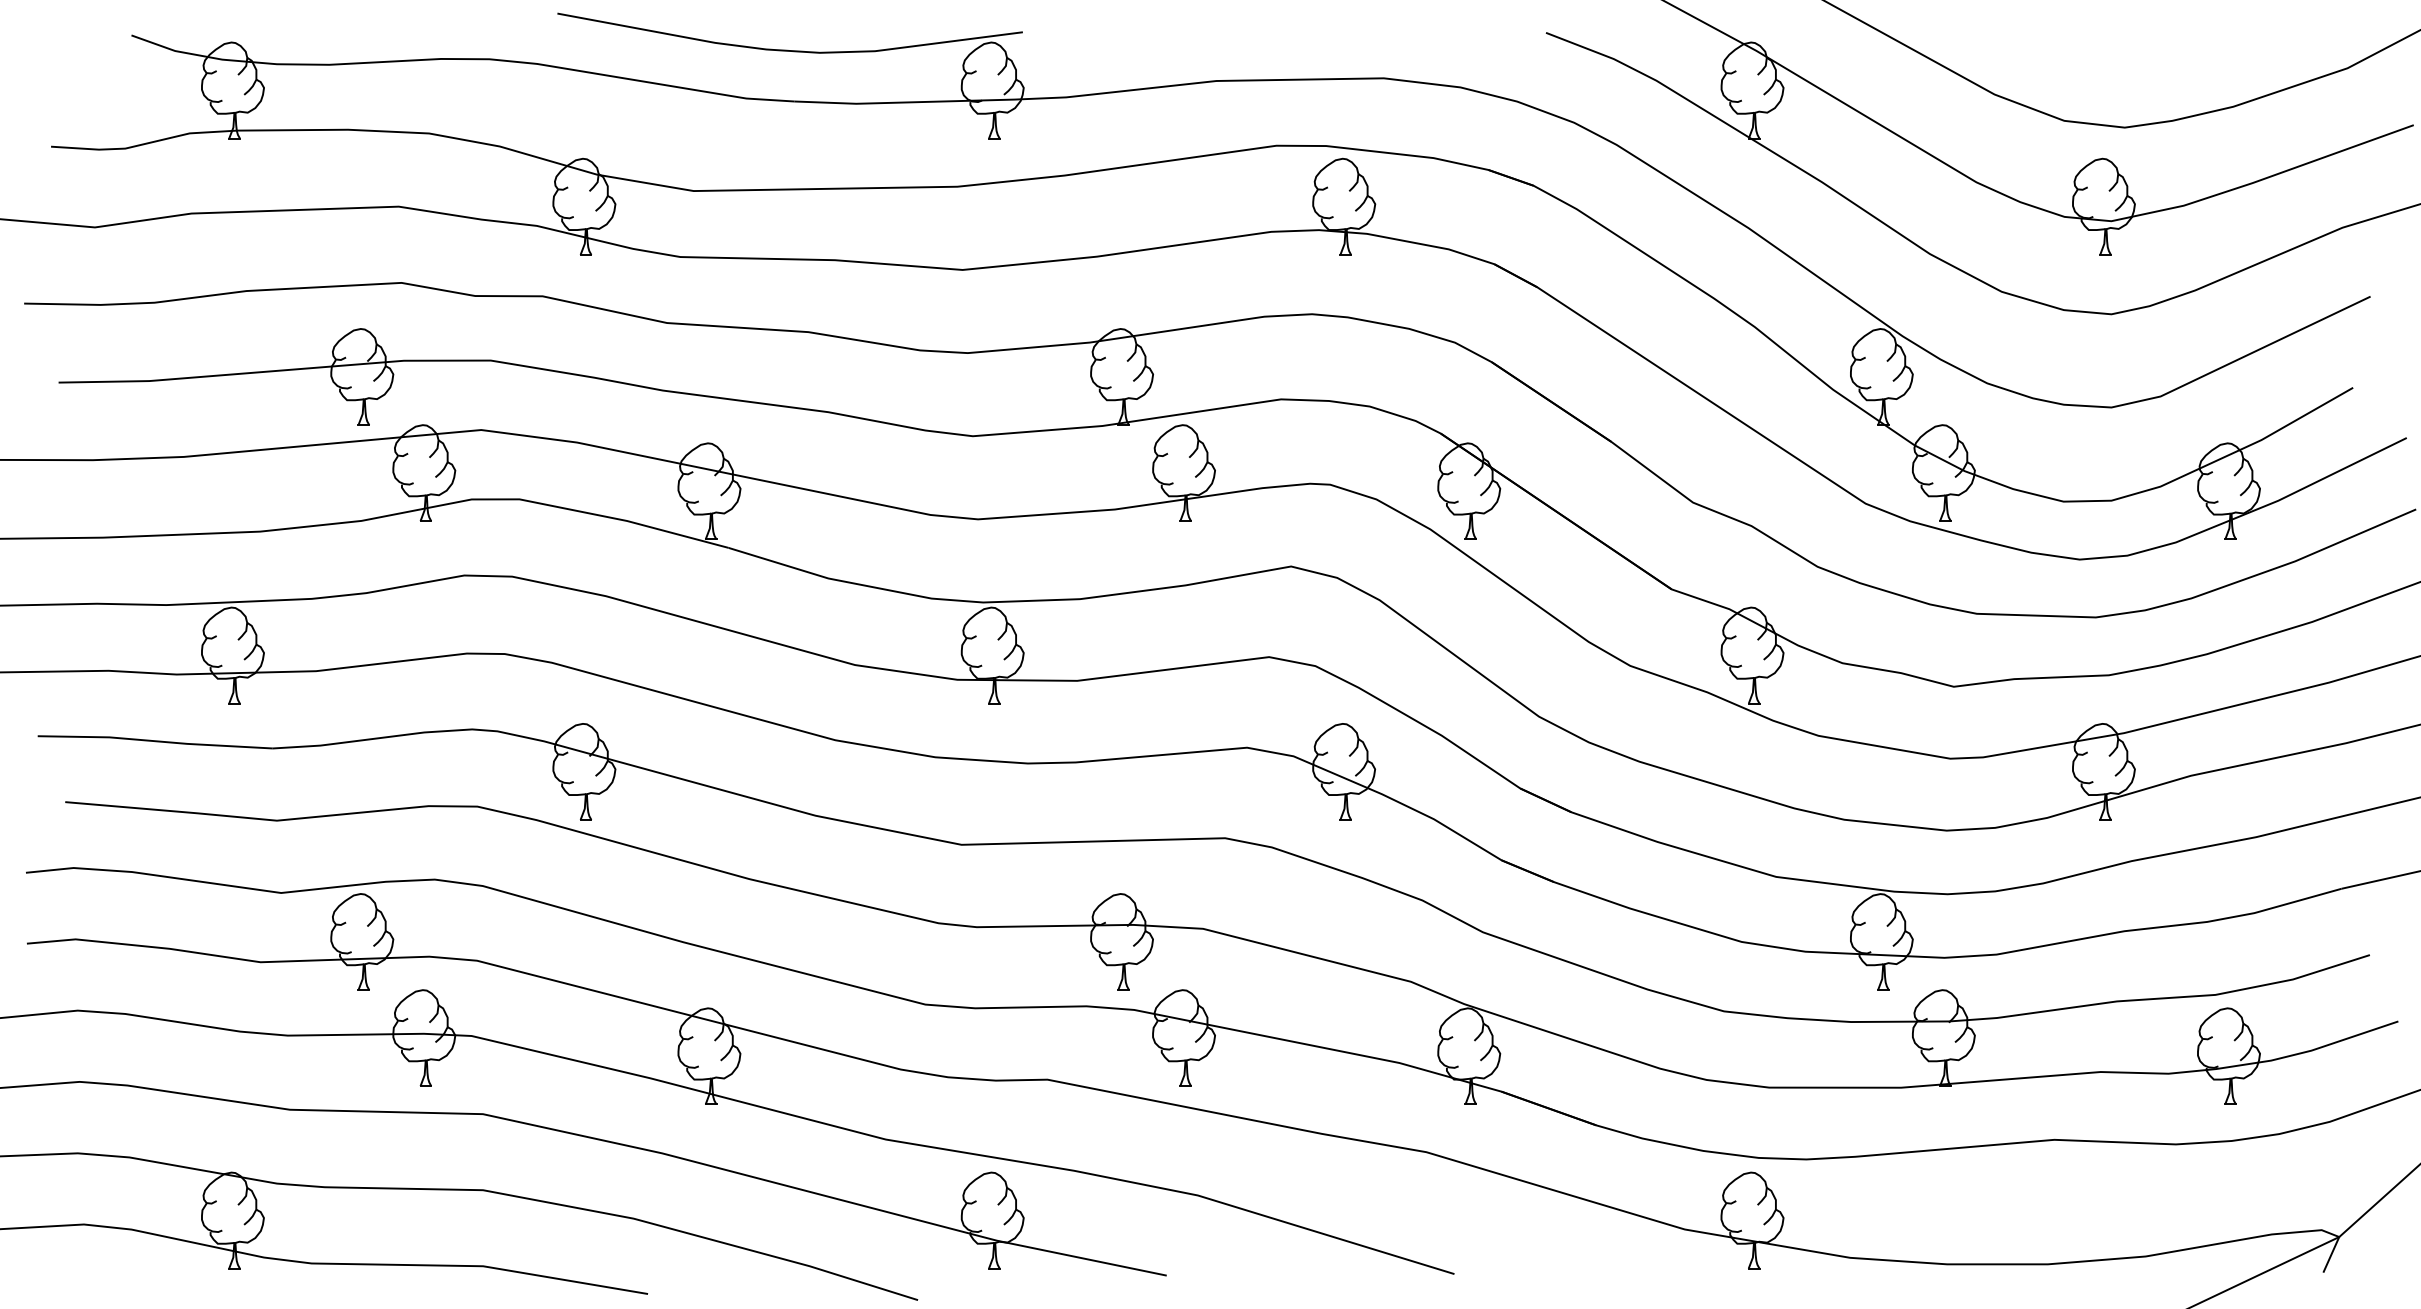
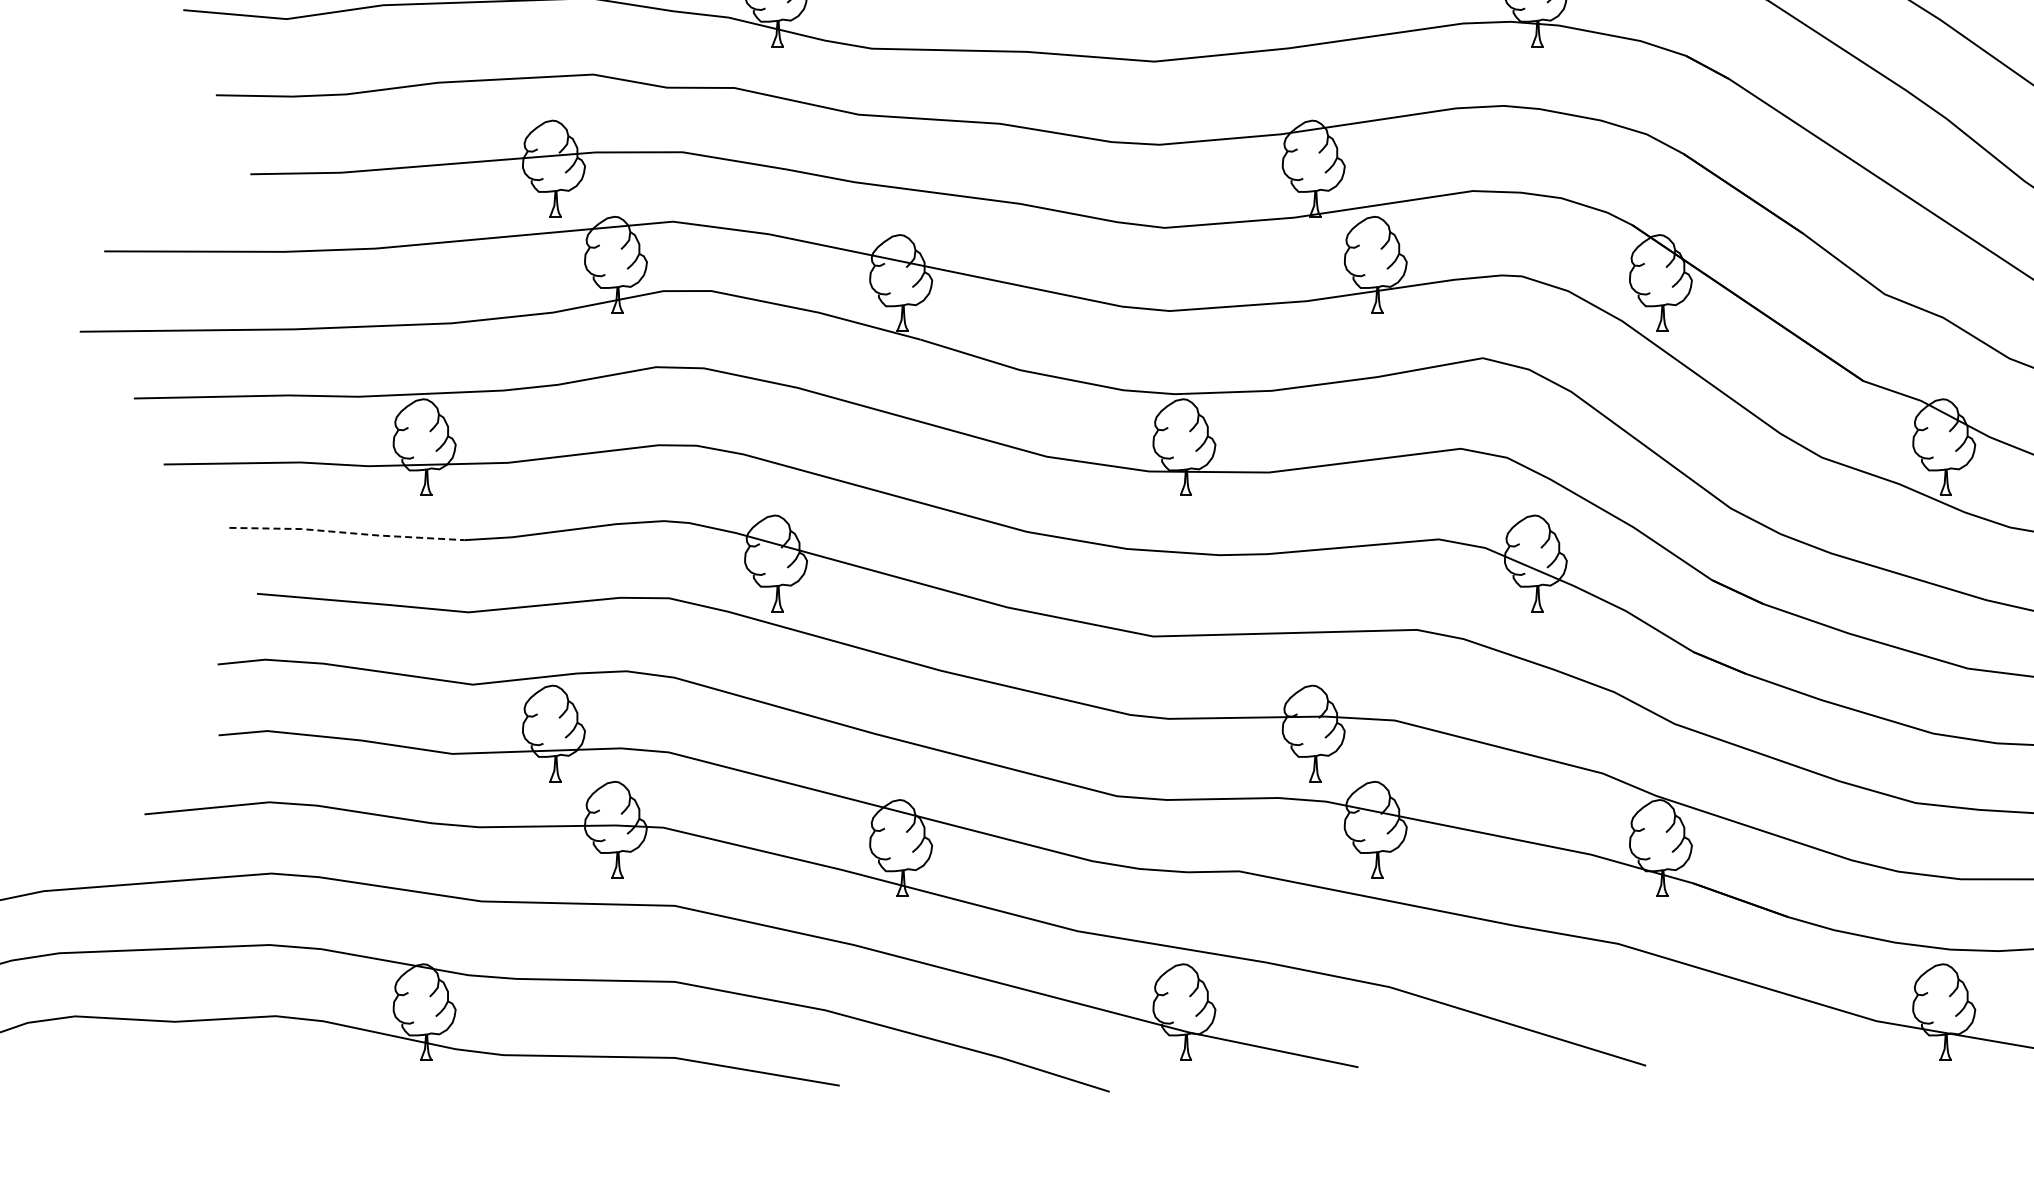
line: (155, 741) -> (347, 533), solid -> dashed

